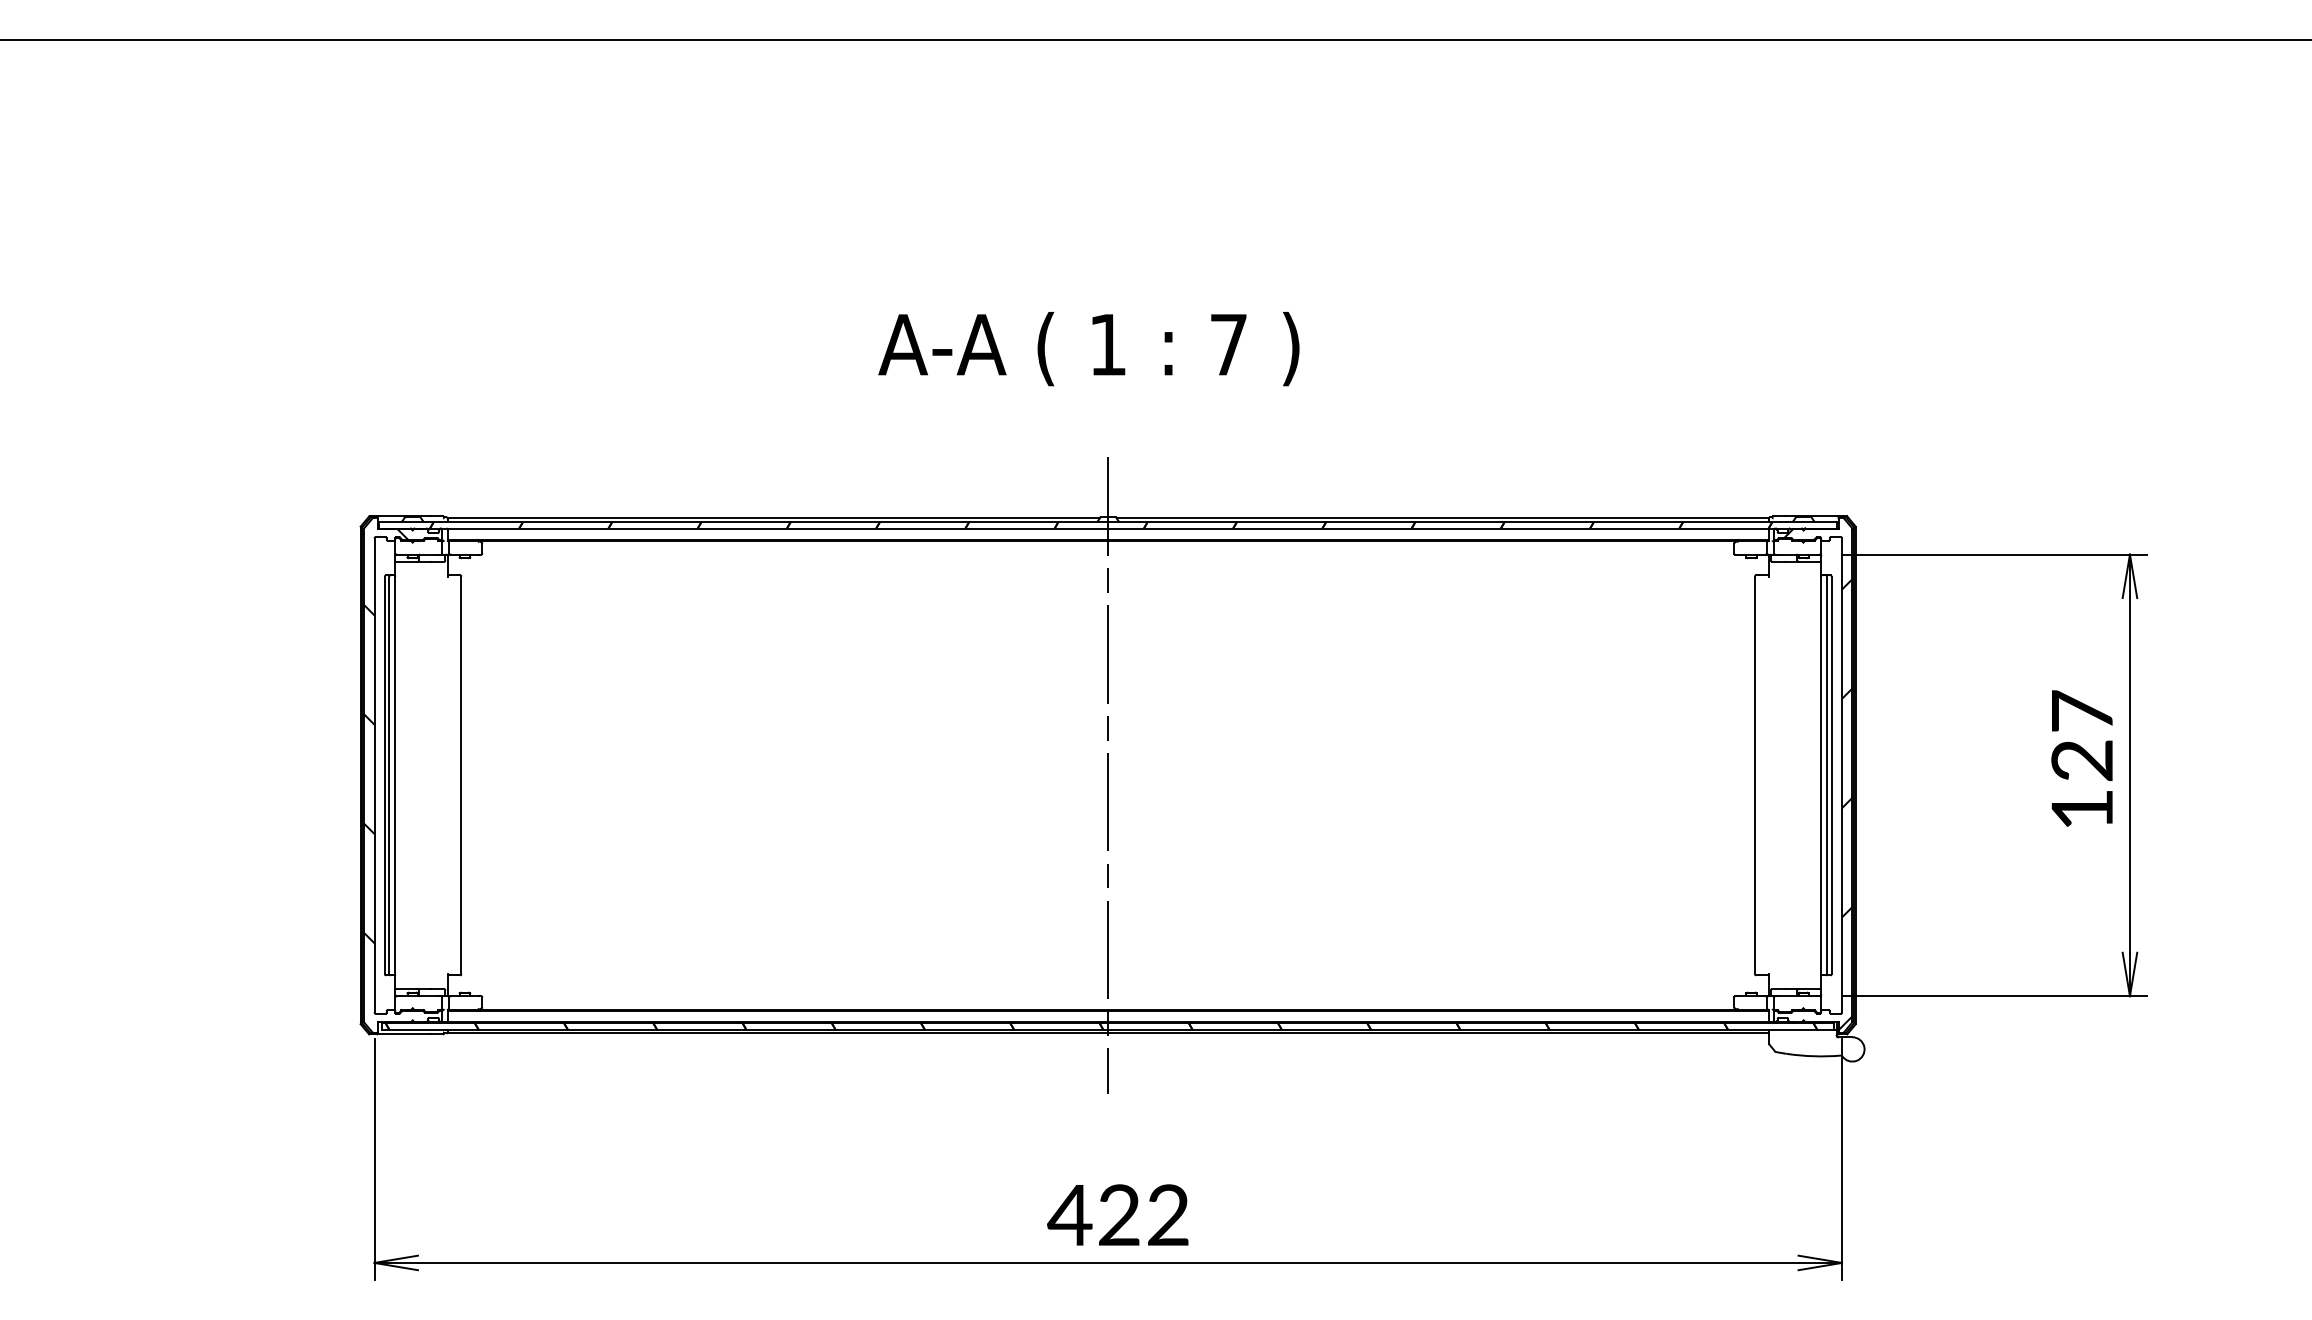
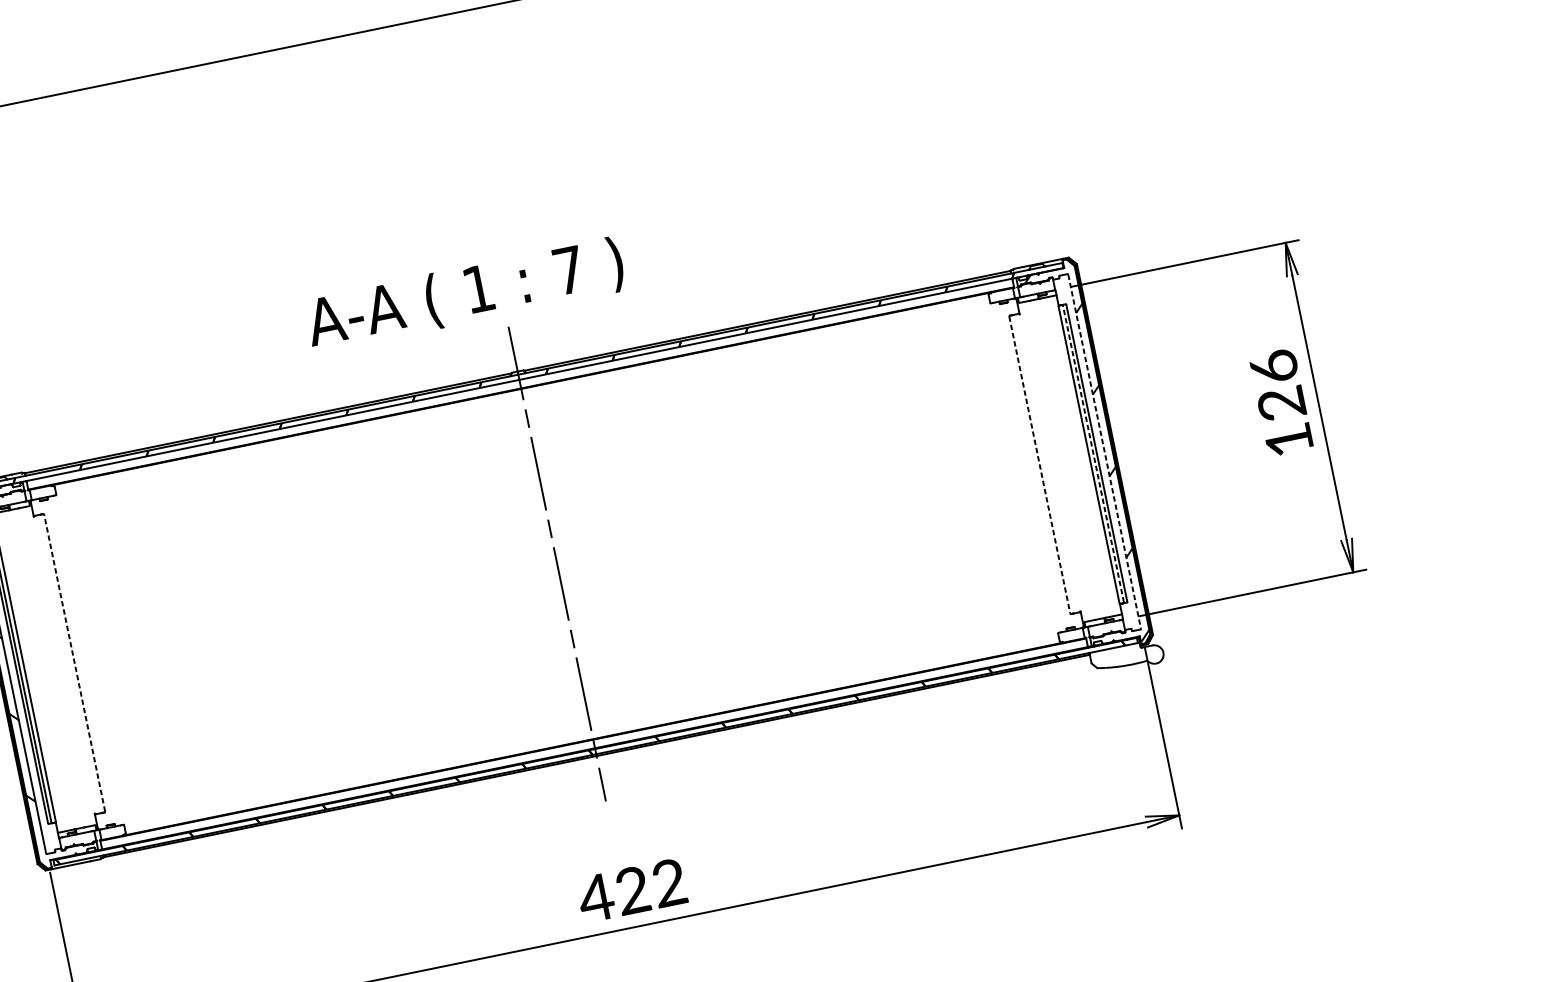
text: (1088, 349) -> (464, 295), moved
text: (2082, 710) -> (1274, 366), 127 -> 126
line: (461, 775) -> (74, 663), solid -> dashed
line: (1755, 775) -> (1040, 465), solid -> dashed
line: (1827, 775) -> (1093, 453), solid -> dashed
line: (1841, 775) -> (1104, 451), solid -> dashed

